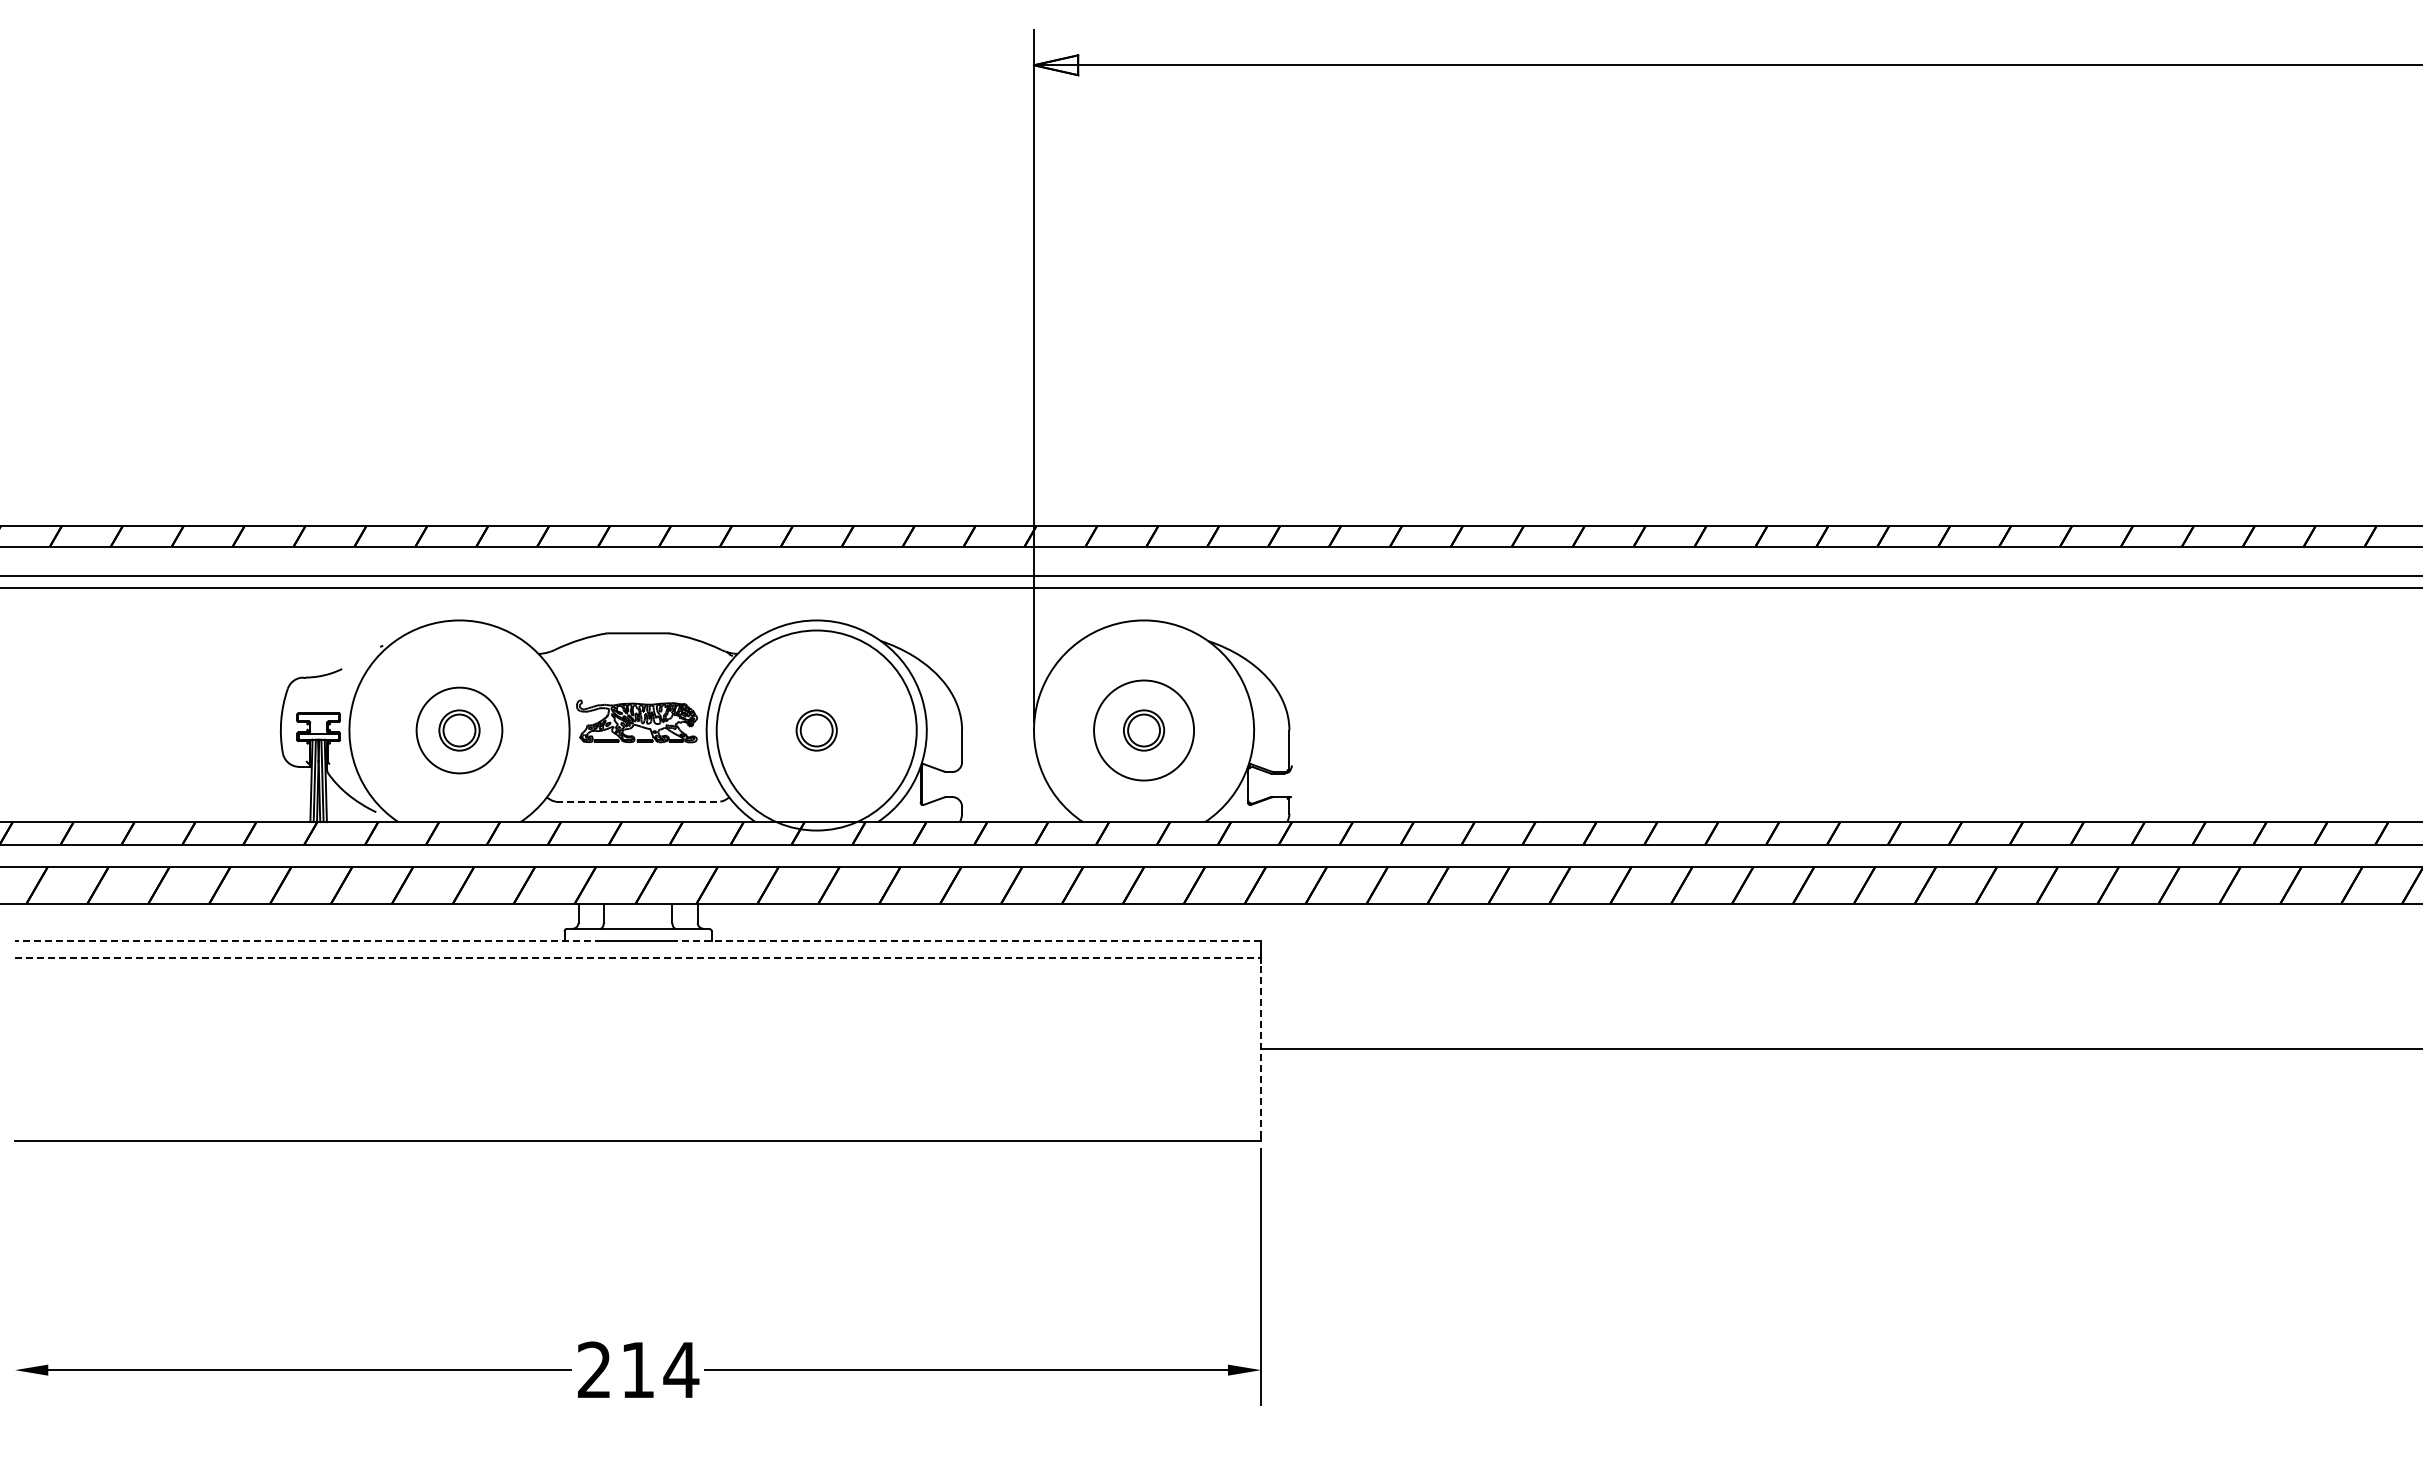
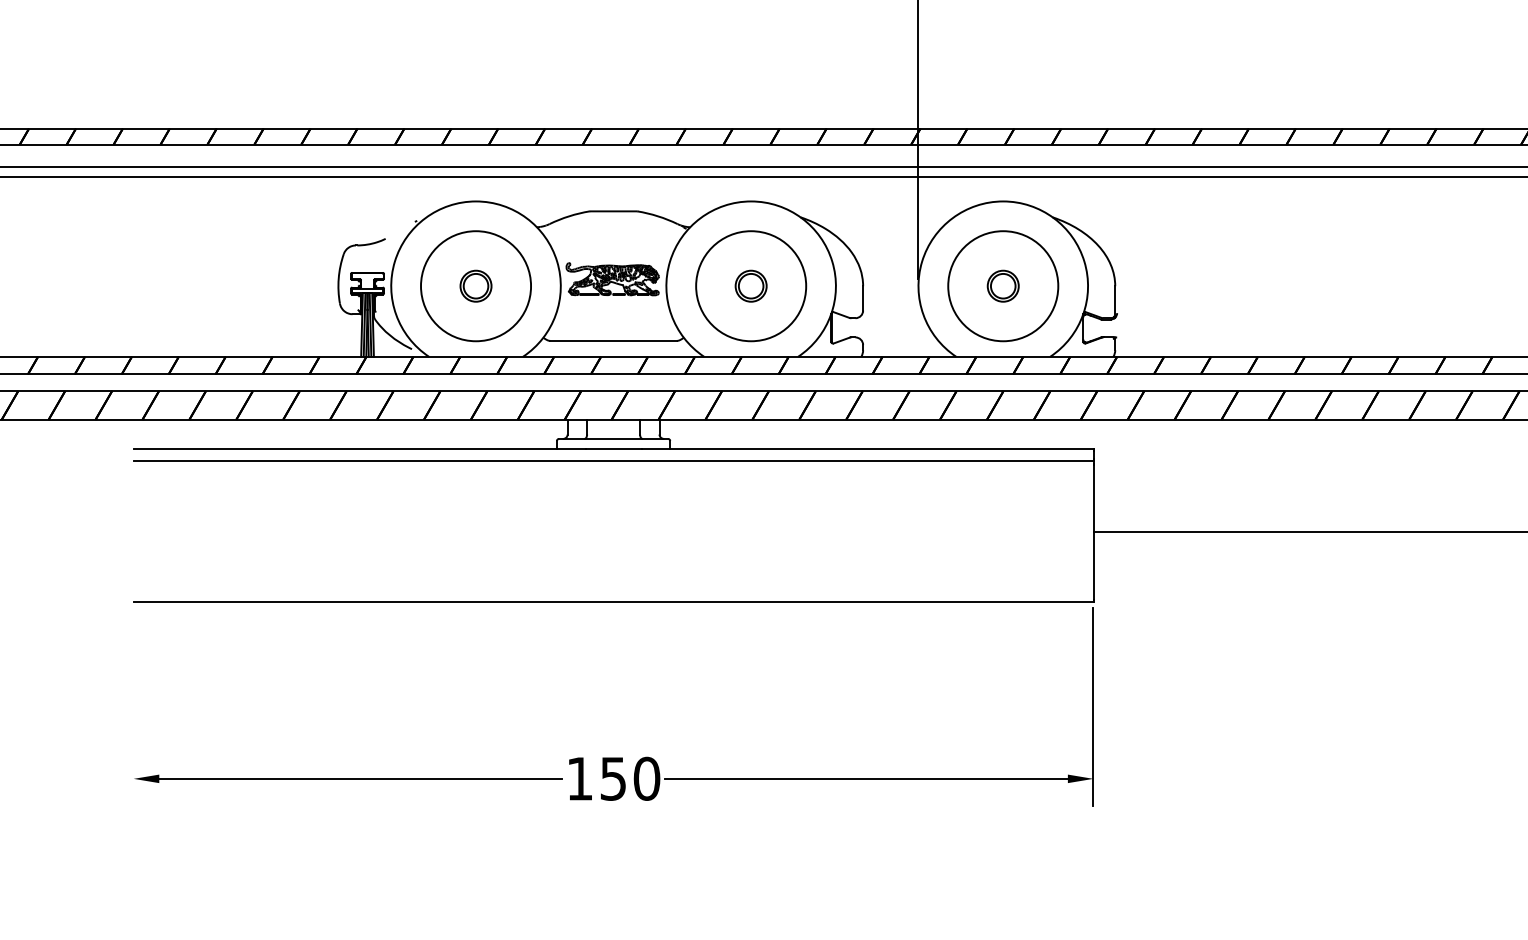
circle: (459, 730) -> (476, 286), size x1.67
circle: (816, 730) -> (750, 286), size x0.71
circle: (1143, 730) -> (1002, 286), size x1.43
line: (638, 801) -> (613, 340), dashed -> solid
line: (307, 941) -> (358, 448), dashed -> solid
line: (967, 941) -> (867, 448), dashed -> solid
line: (638, 957) -> (613, 461), dashed -> solid
line: (1261, 1050) -> (1093, 532), dashed -> solid
text: (638, 1369) -> (613, 778), 214 -> 150

